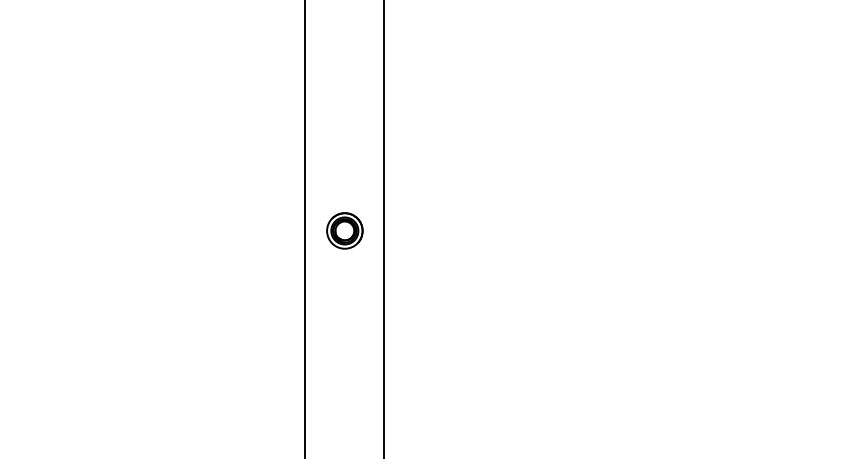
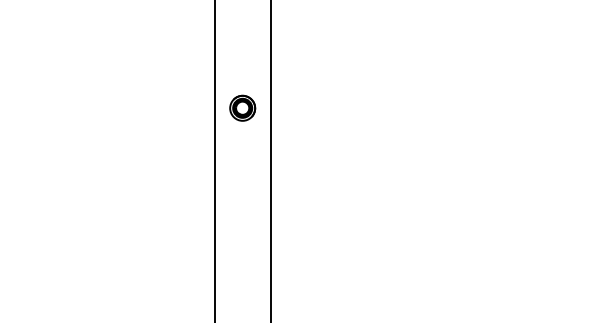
part: (344, 230) -> (242, 107), moved

